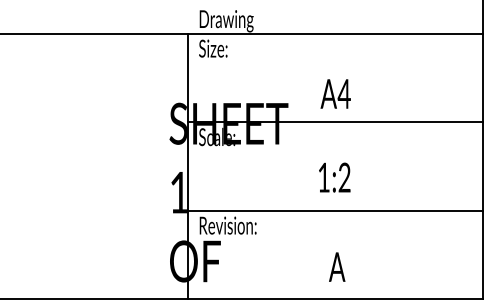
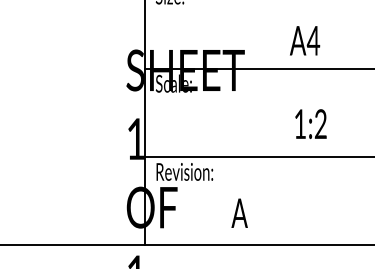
text: (335, 93) -> (304, 40), moved
text: (334, 177) -> (310, 123), moved
text: (337, 266) -> (239, 212), moved

